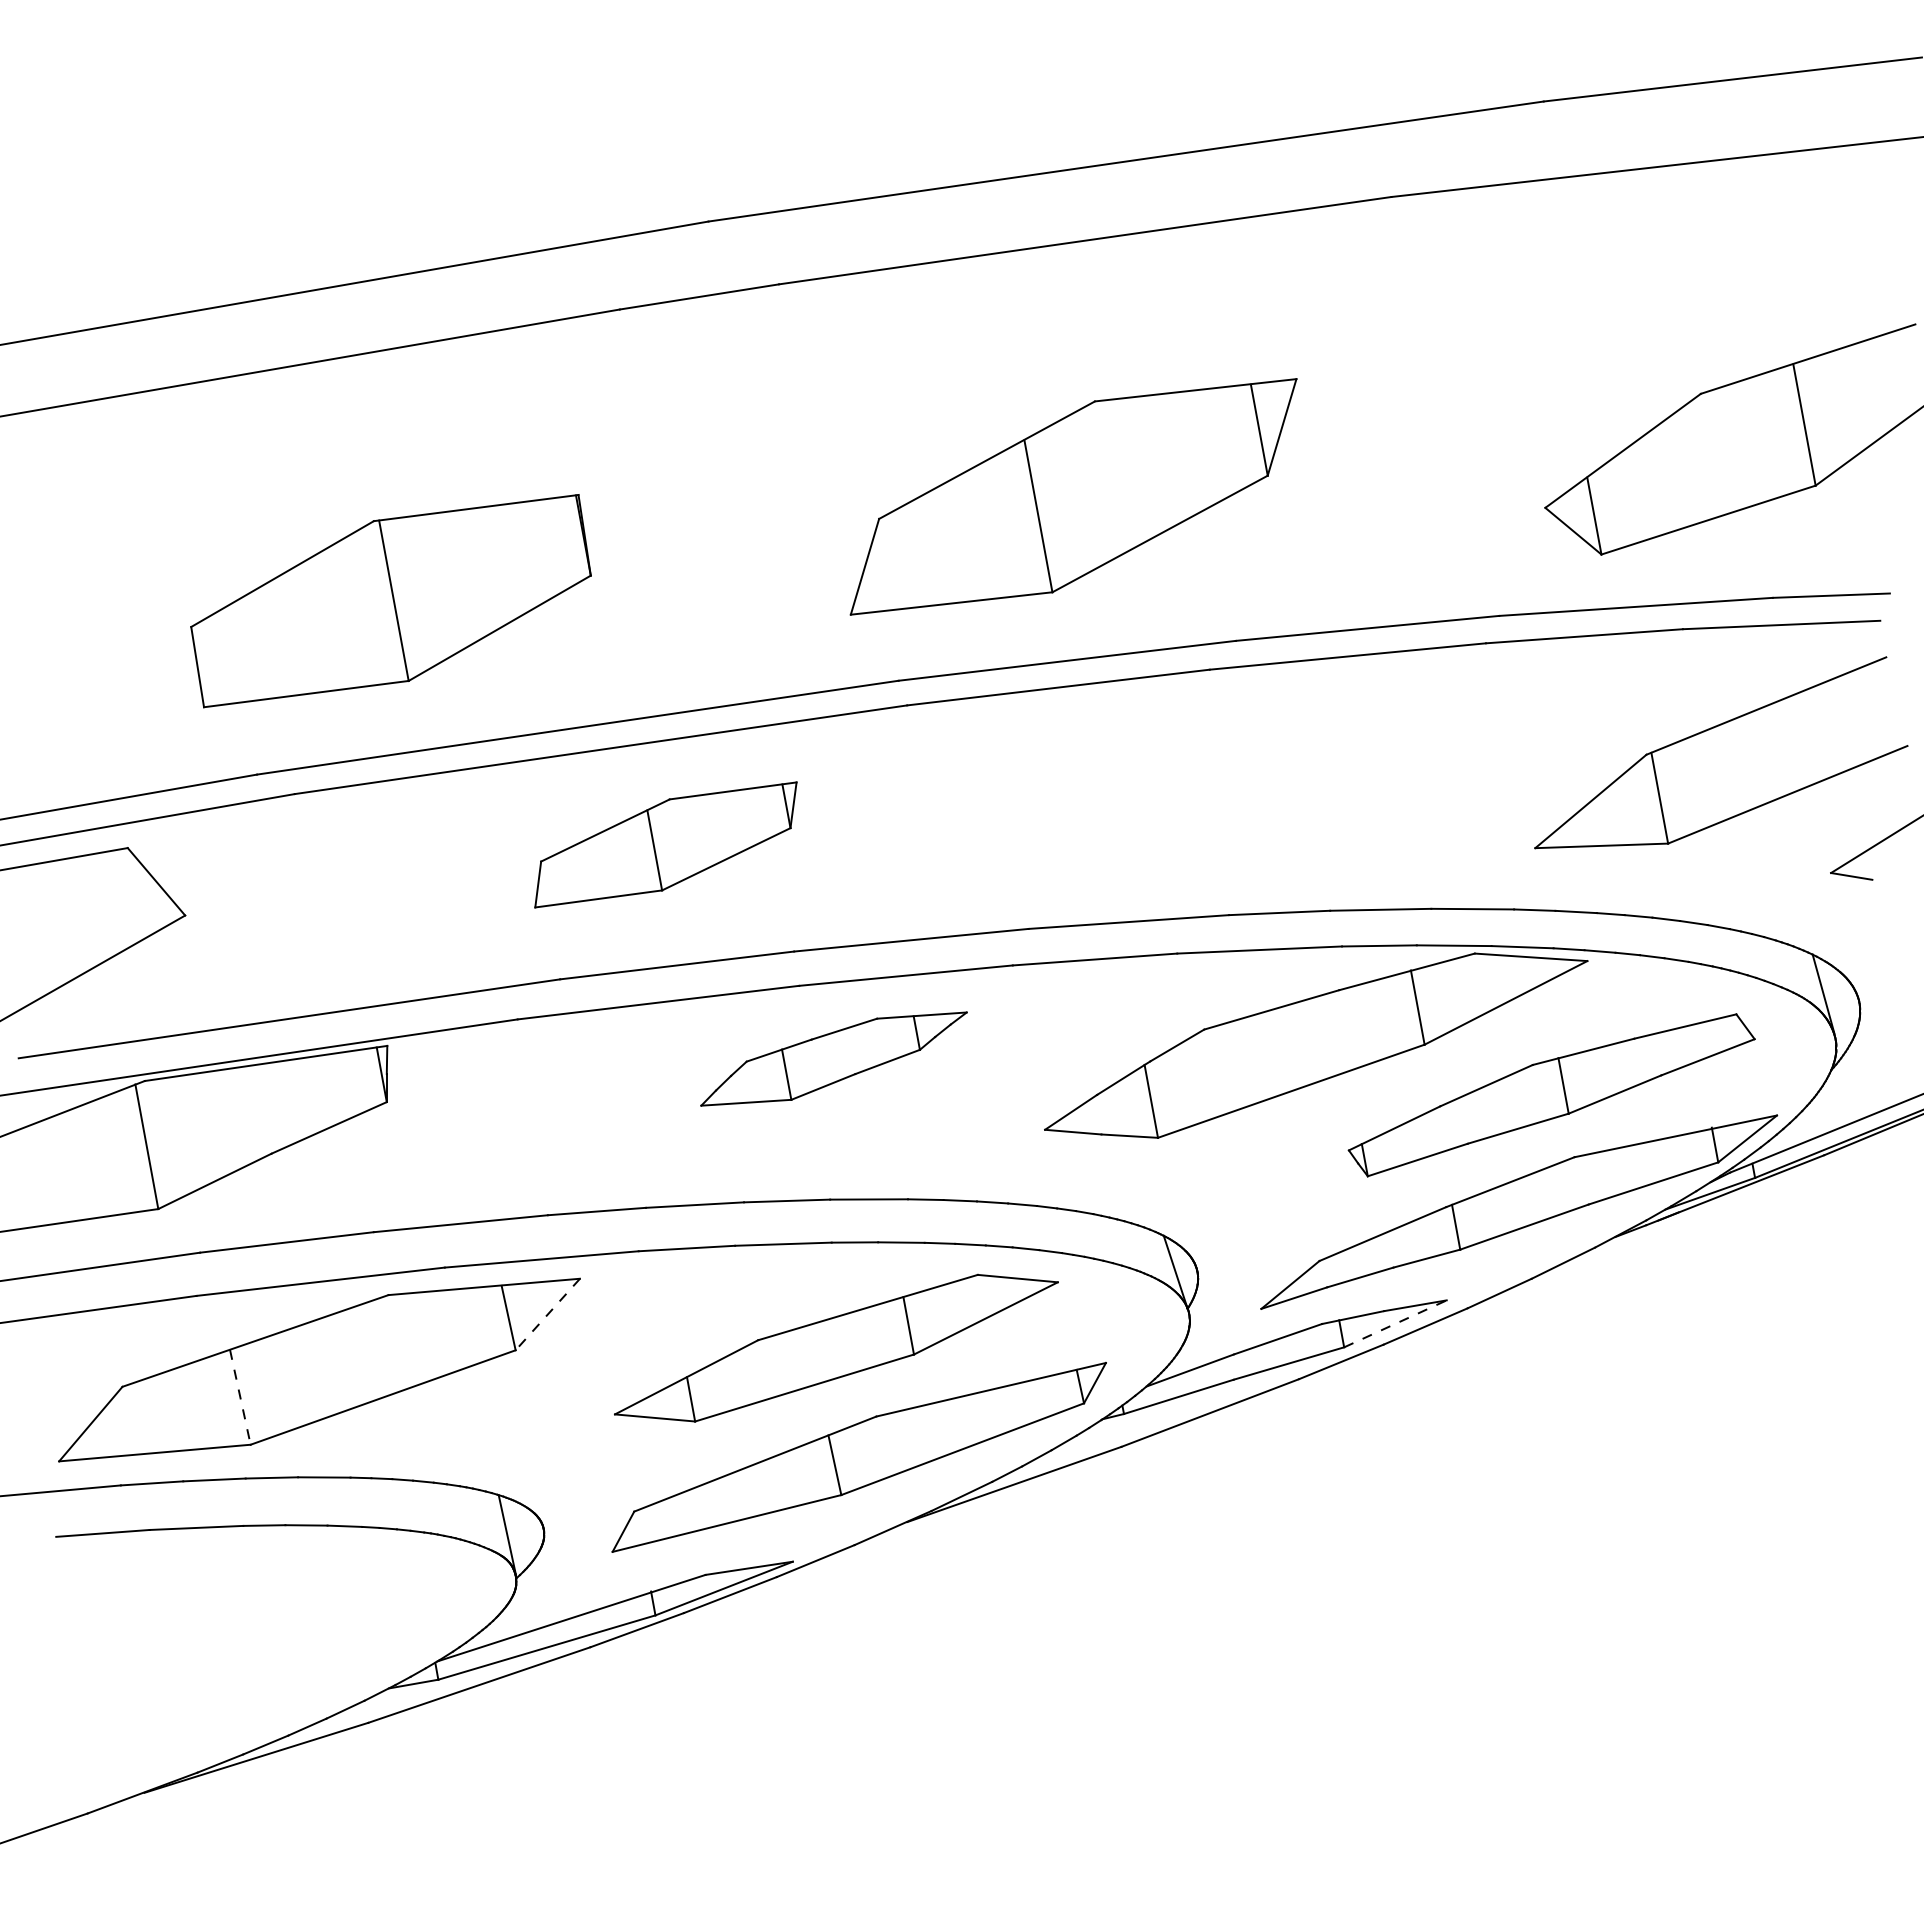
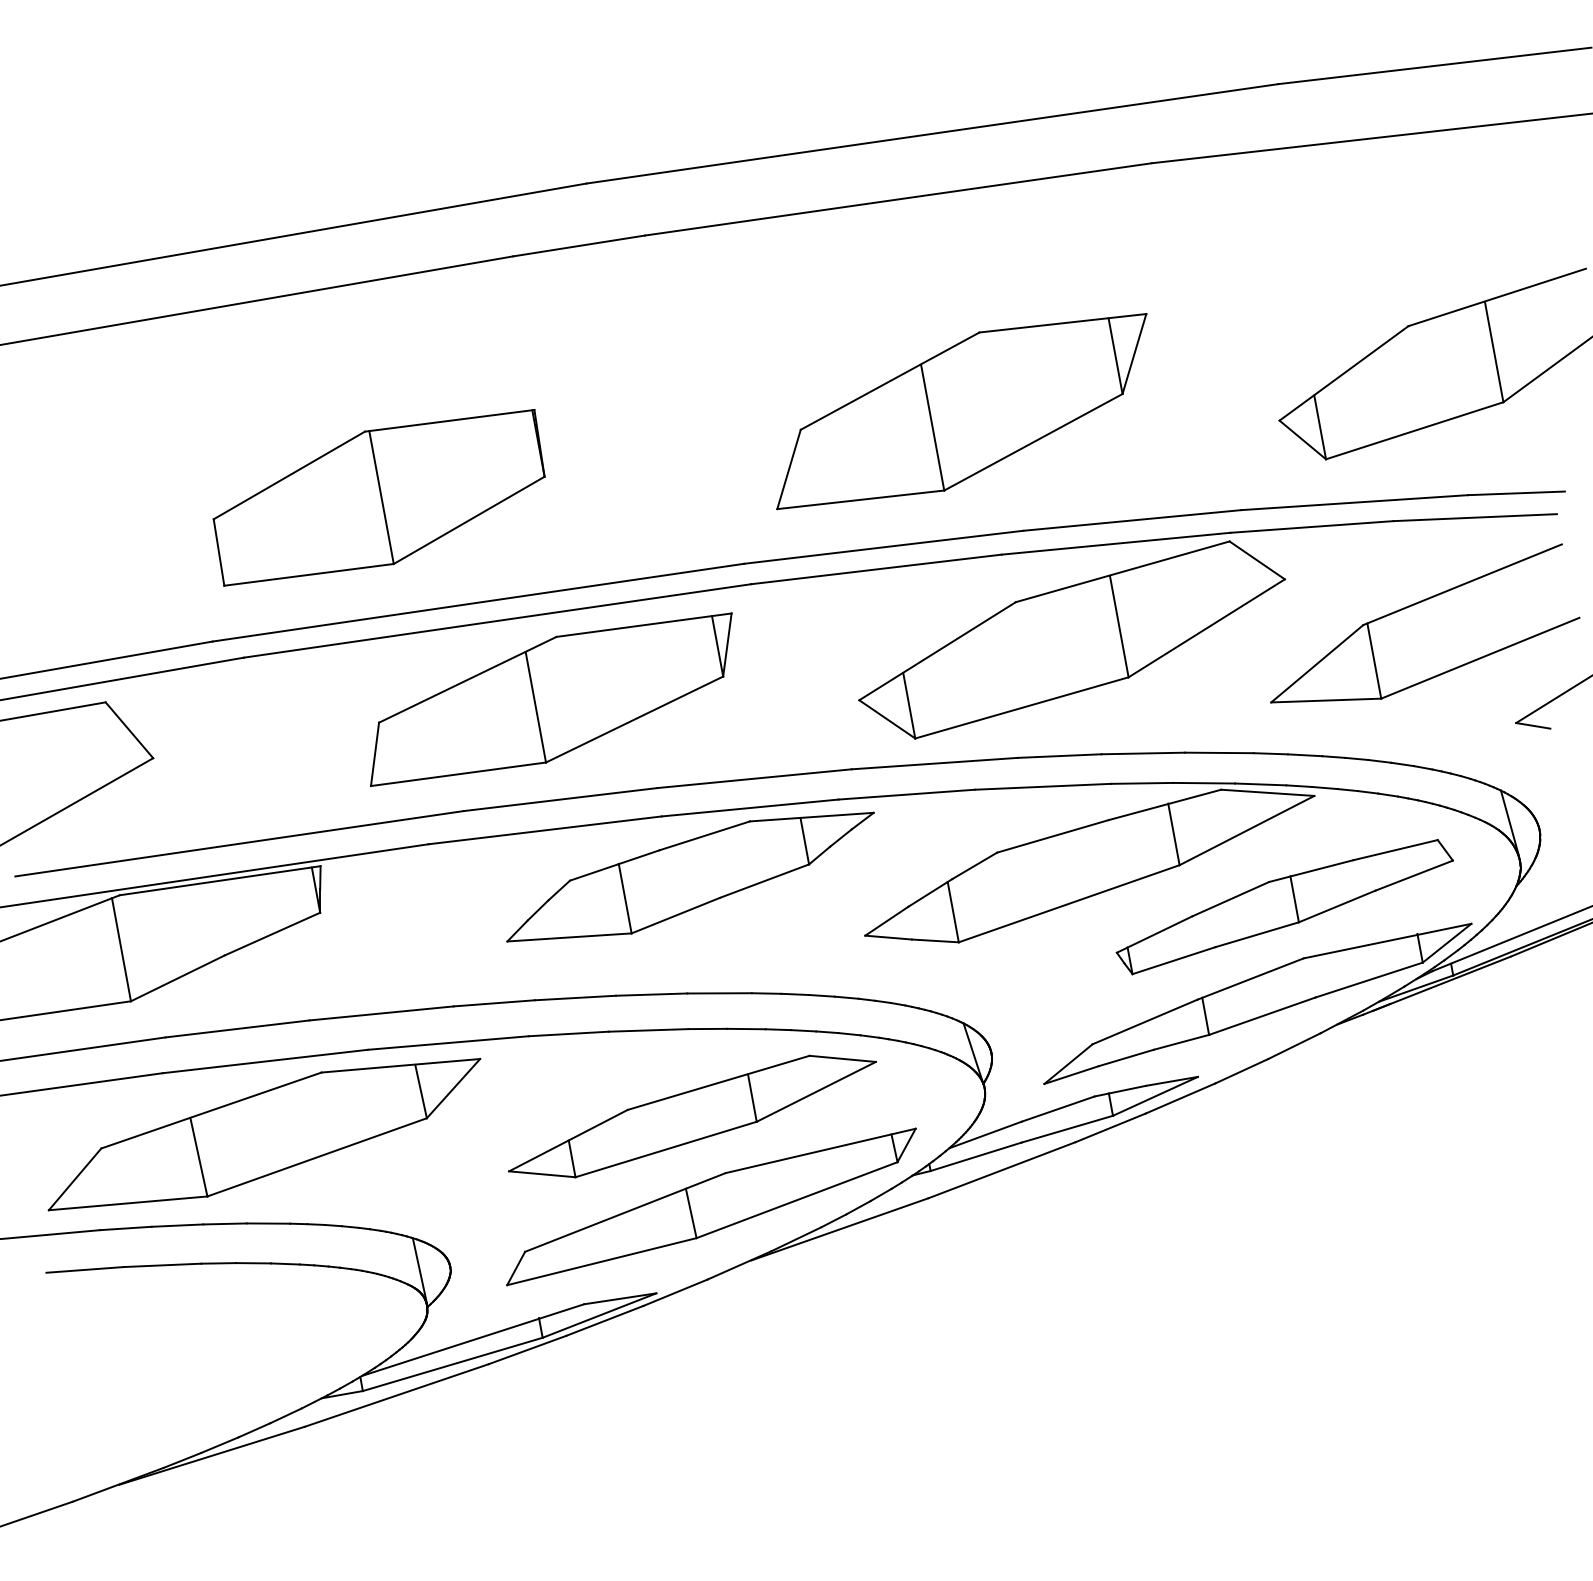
part: (1073, 496) -> (961, 411), moved
part: (390, 601) -> (378, 498), moved
part: (1294, 772) -> (1071, 639), added
part: (665, 844) -> (550, 699), size x1.67
part: (833, 1058) -> (690, 876), size x1.67
line: (547, 1314) -> (453, 1088), dashed -> solid
line: (1395, 1323) -> (1155, 1096), dashed -> solid
line: (240, 1397) -> (199, 1157), dashed -> solid

